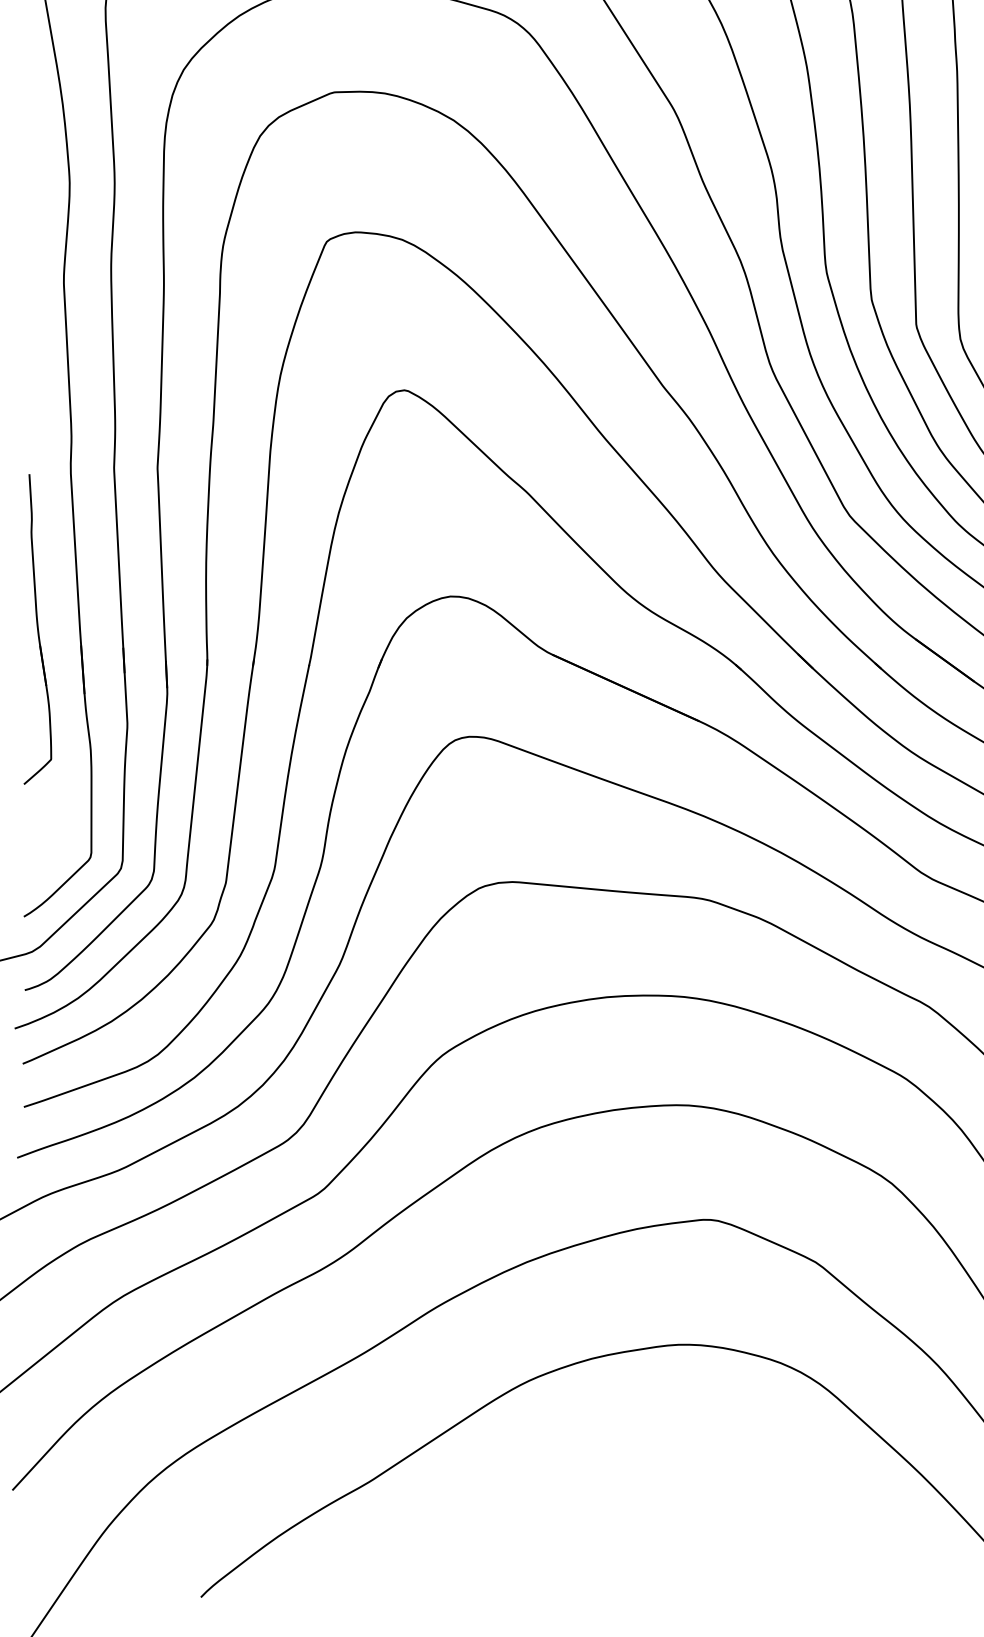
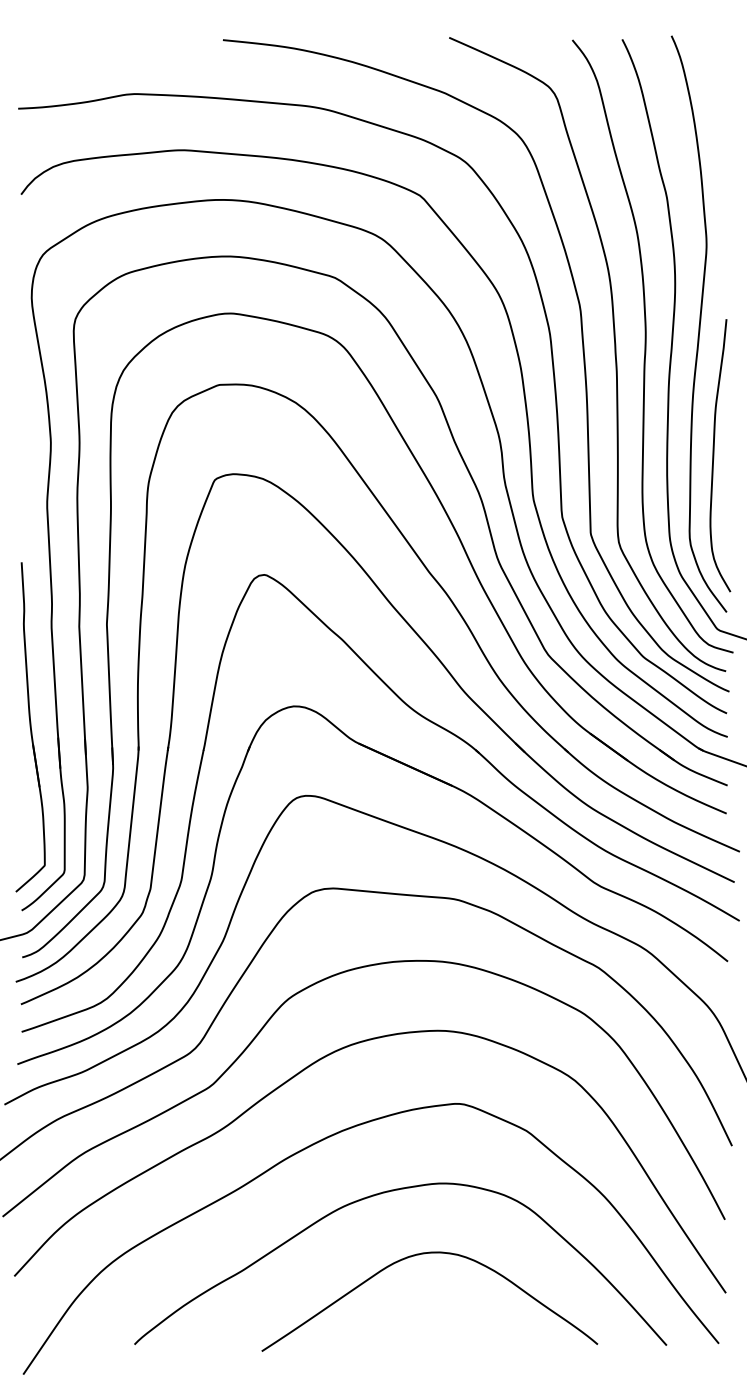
part: (37, 629) -> (30, 727), size x1.67
curve: (647, 1457) -> (419, 1255), added

